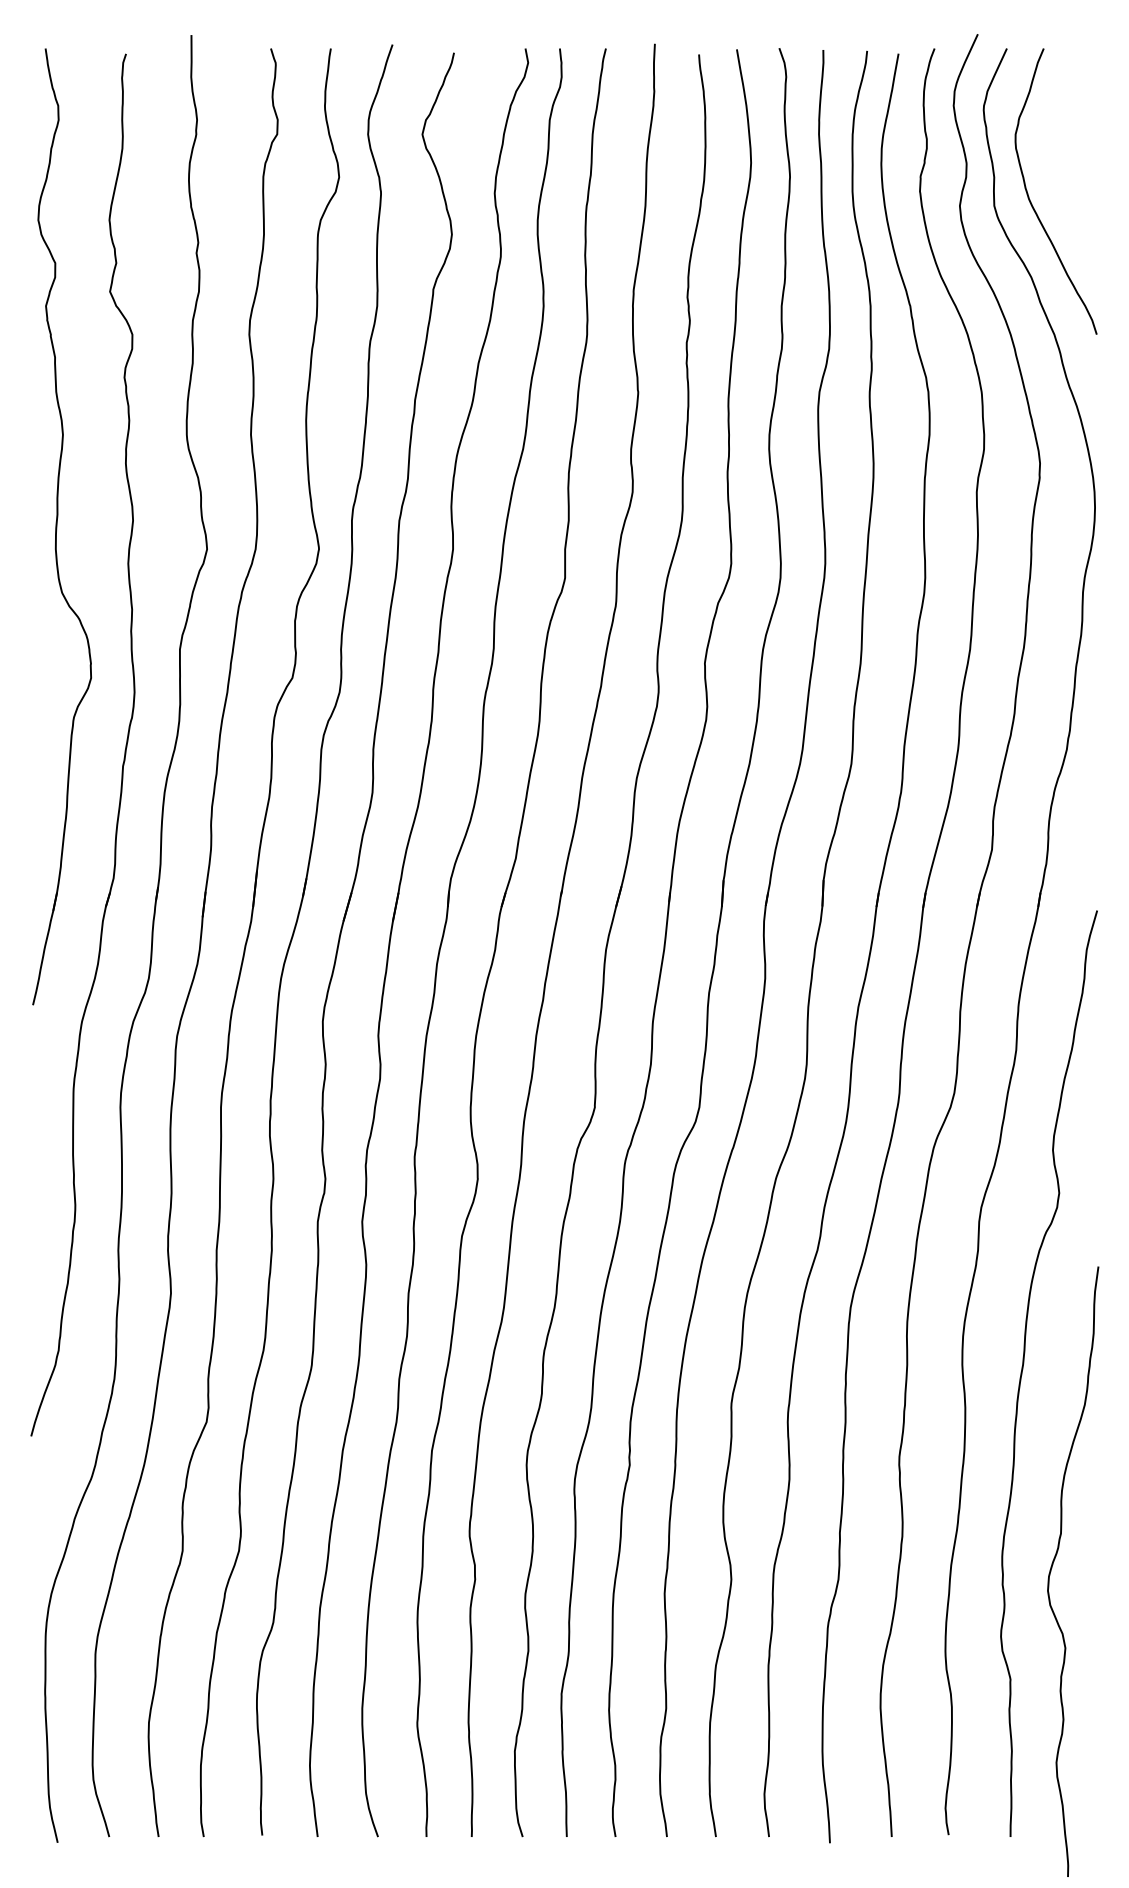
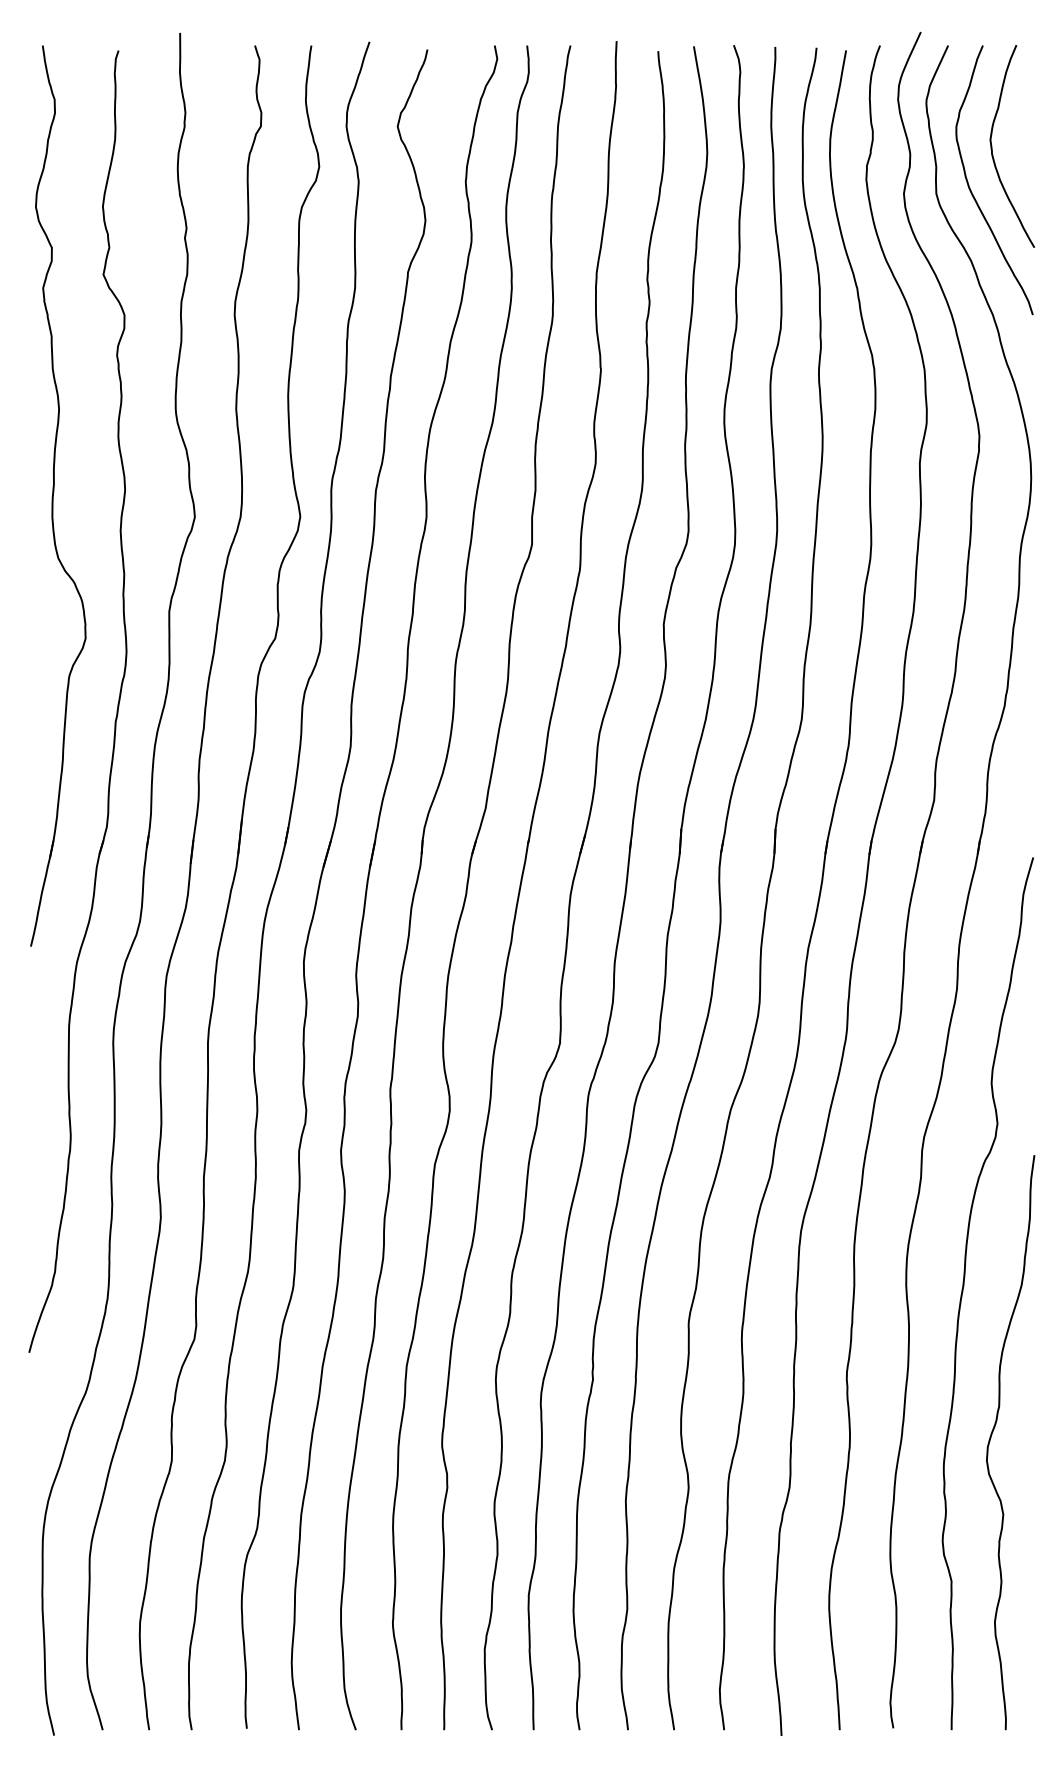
curve: (1054, 159) -> (993, 150), added
curve: (1053, 1564) -> (992, 1435), moved

